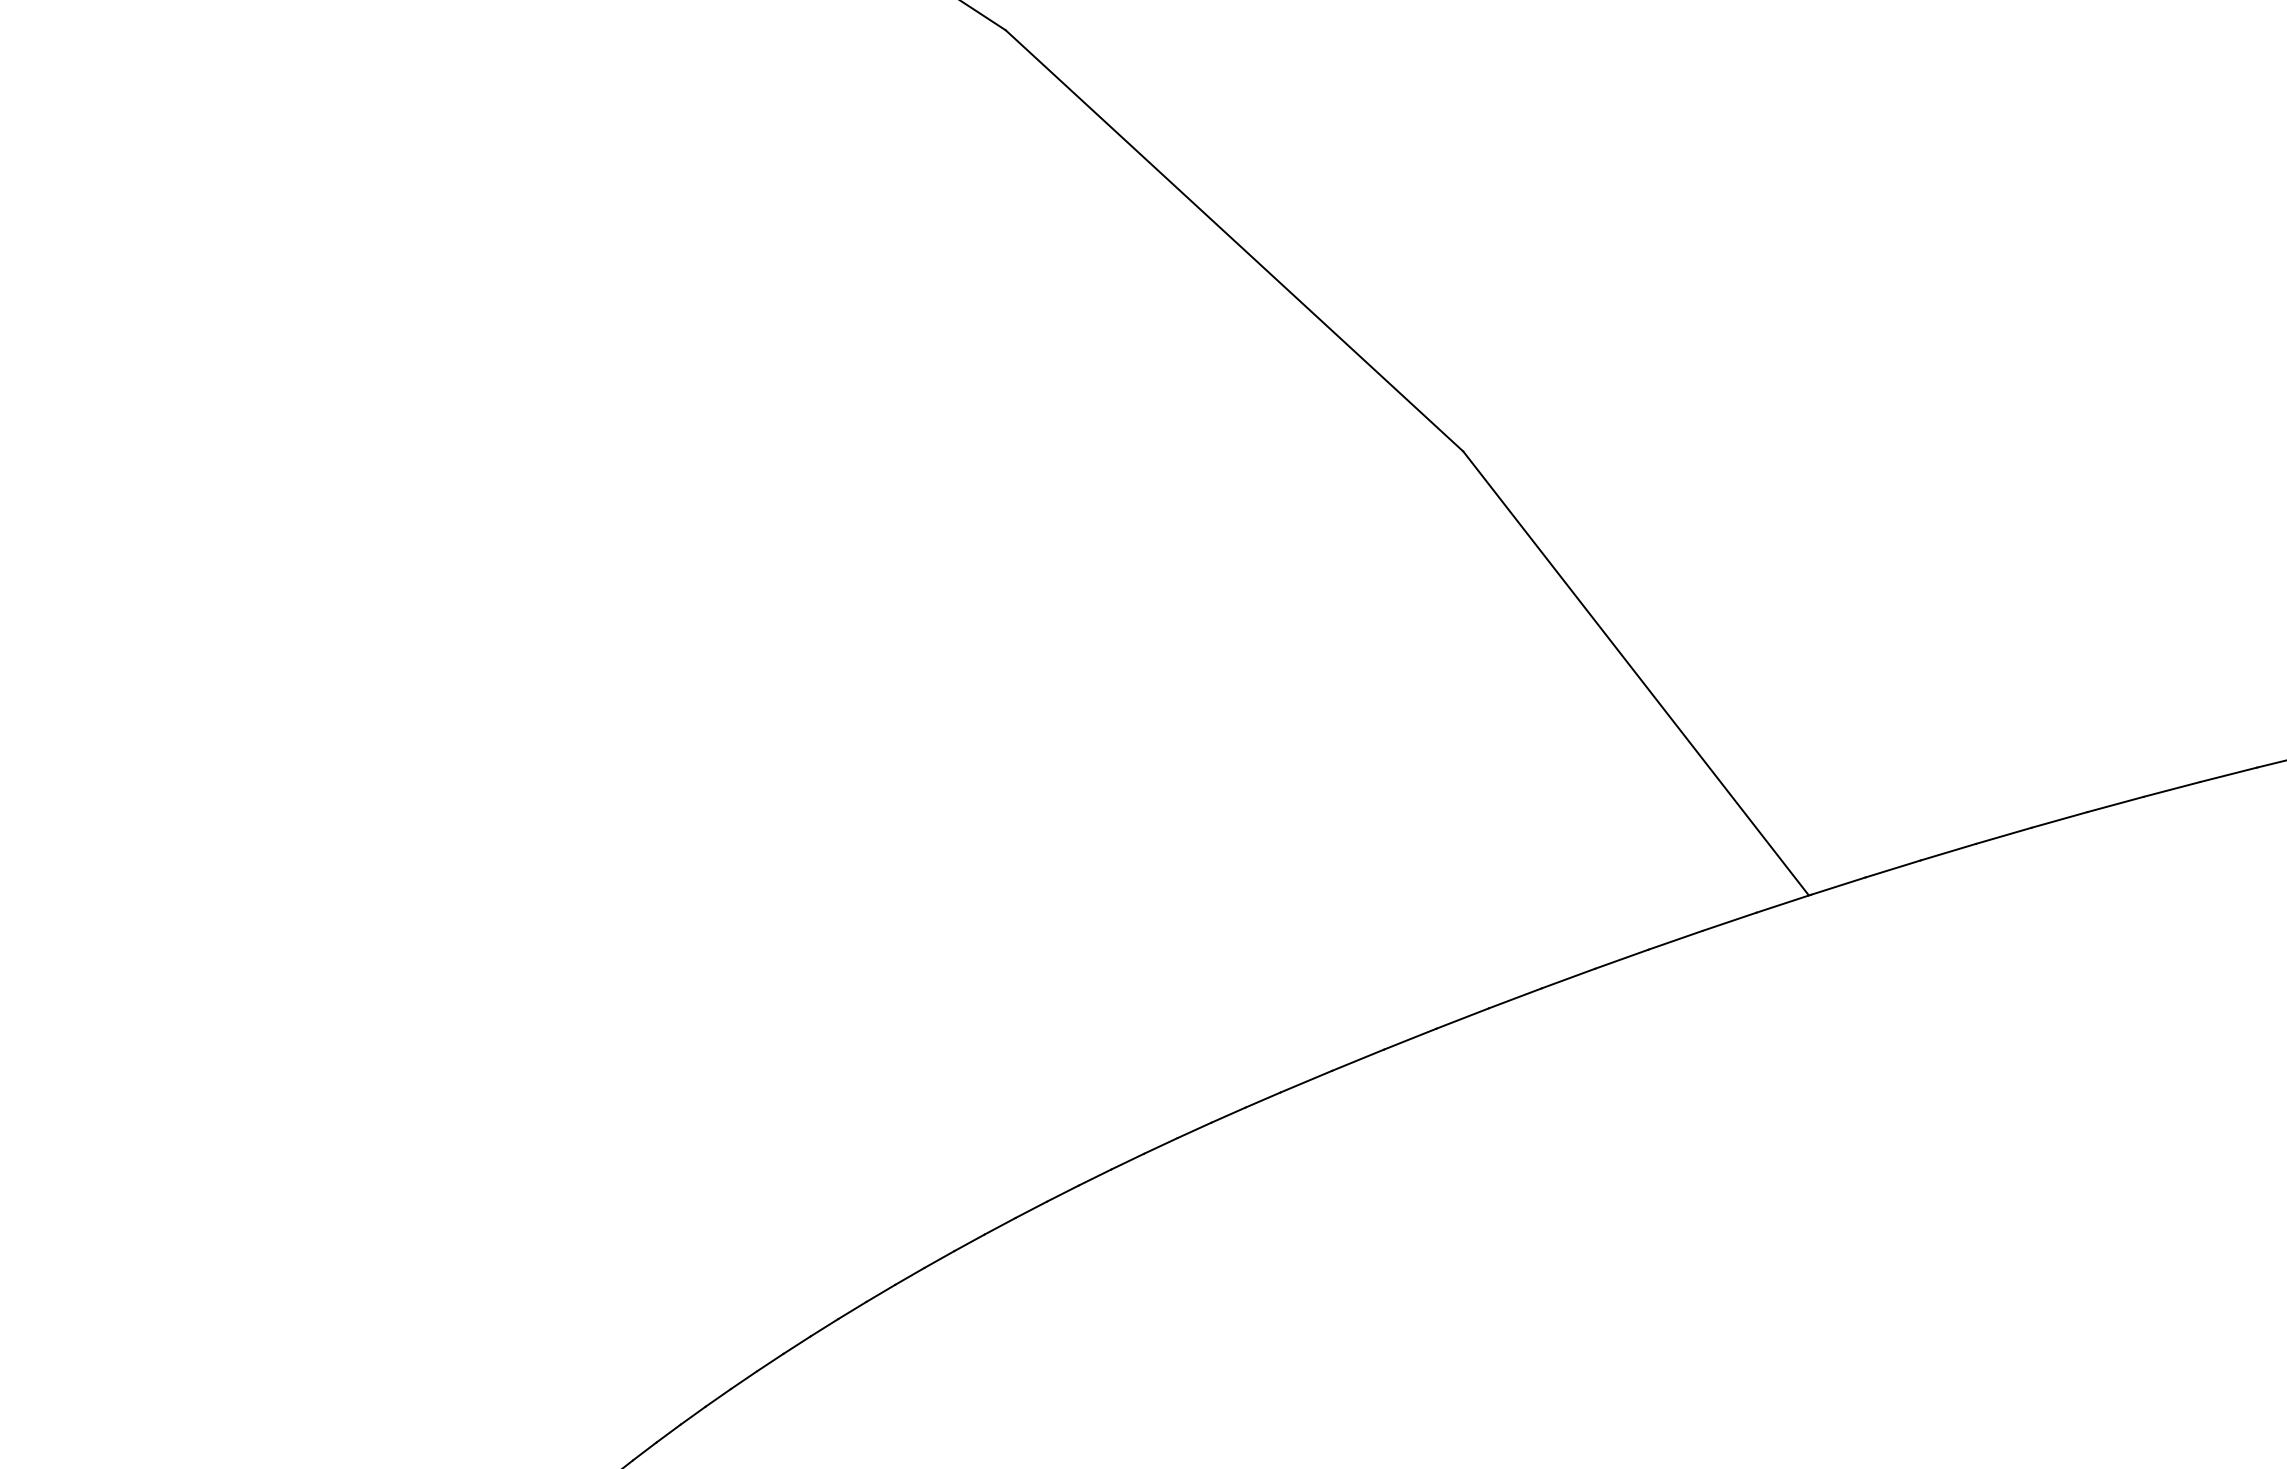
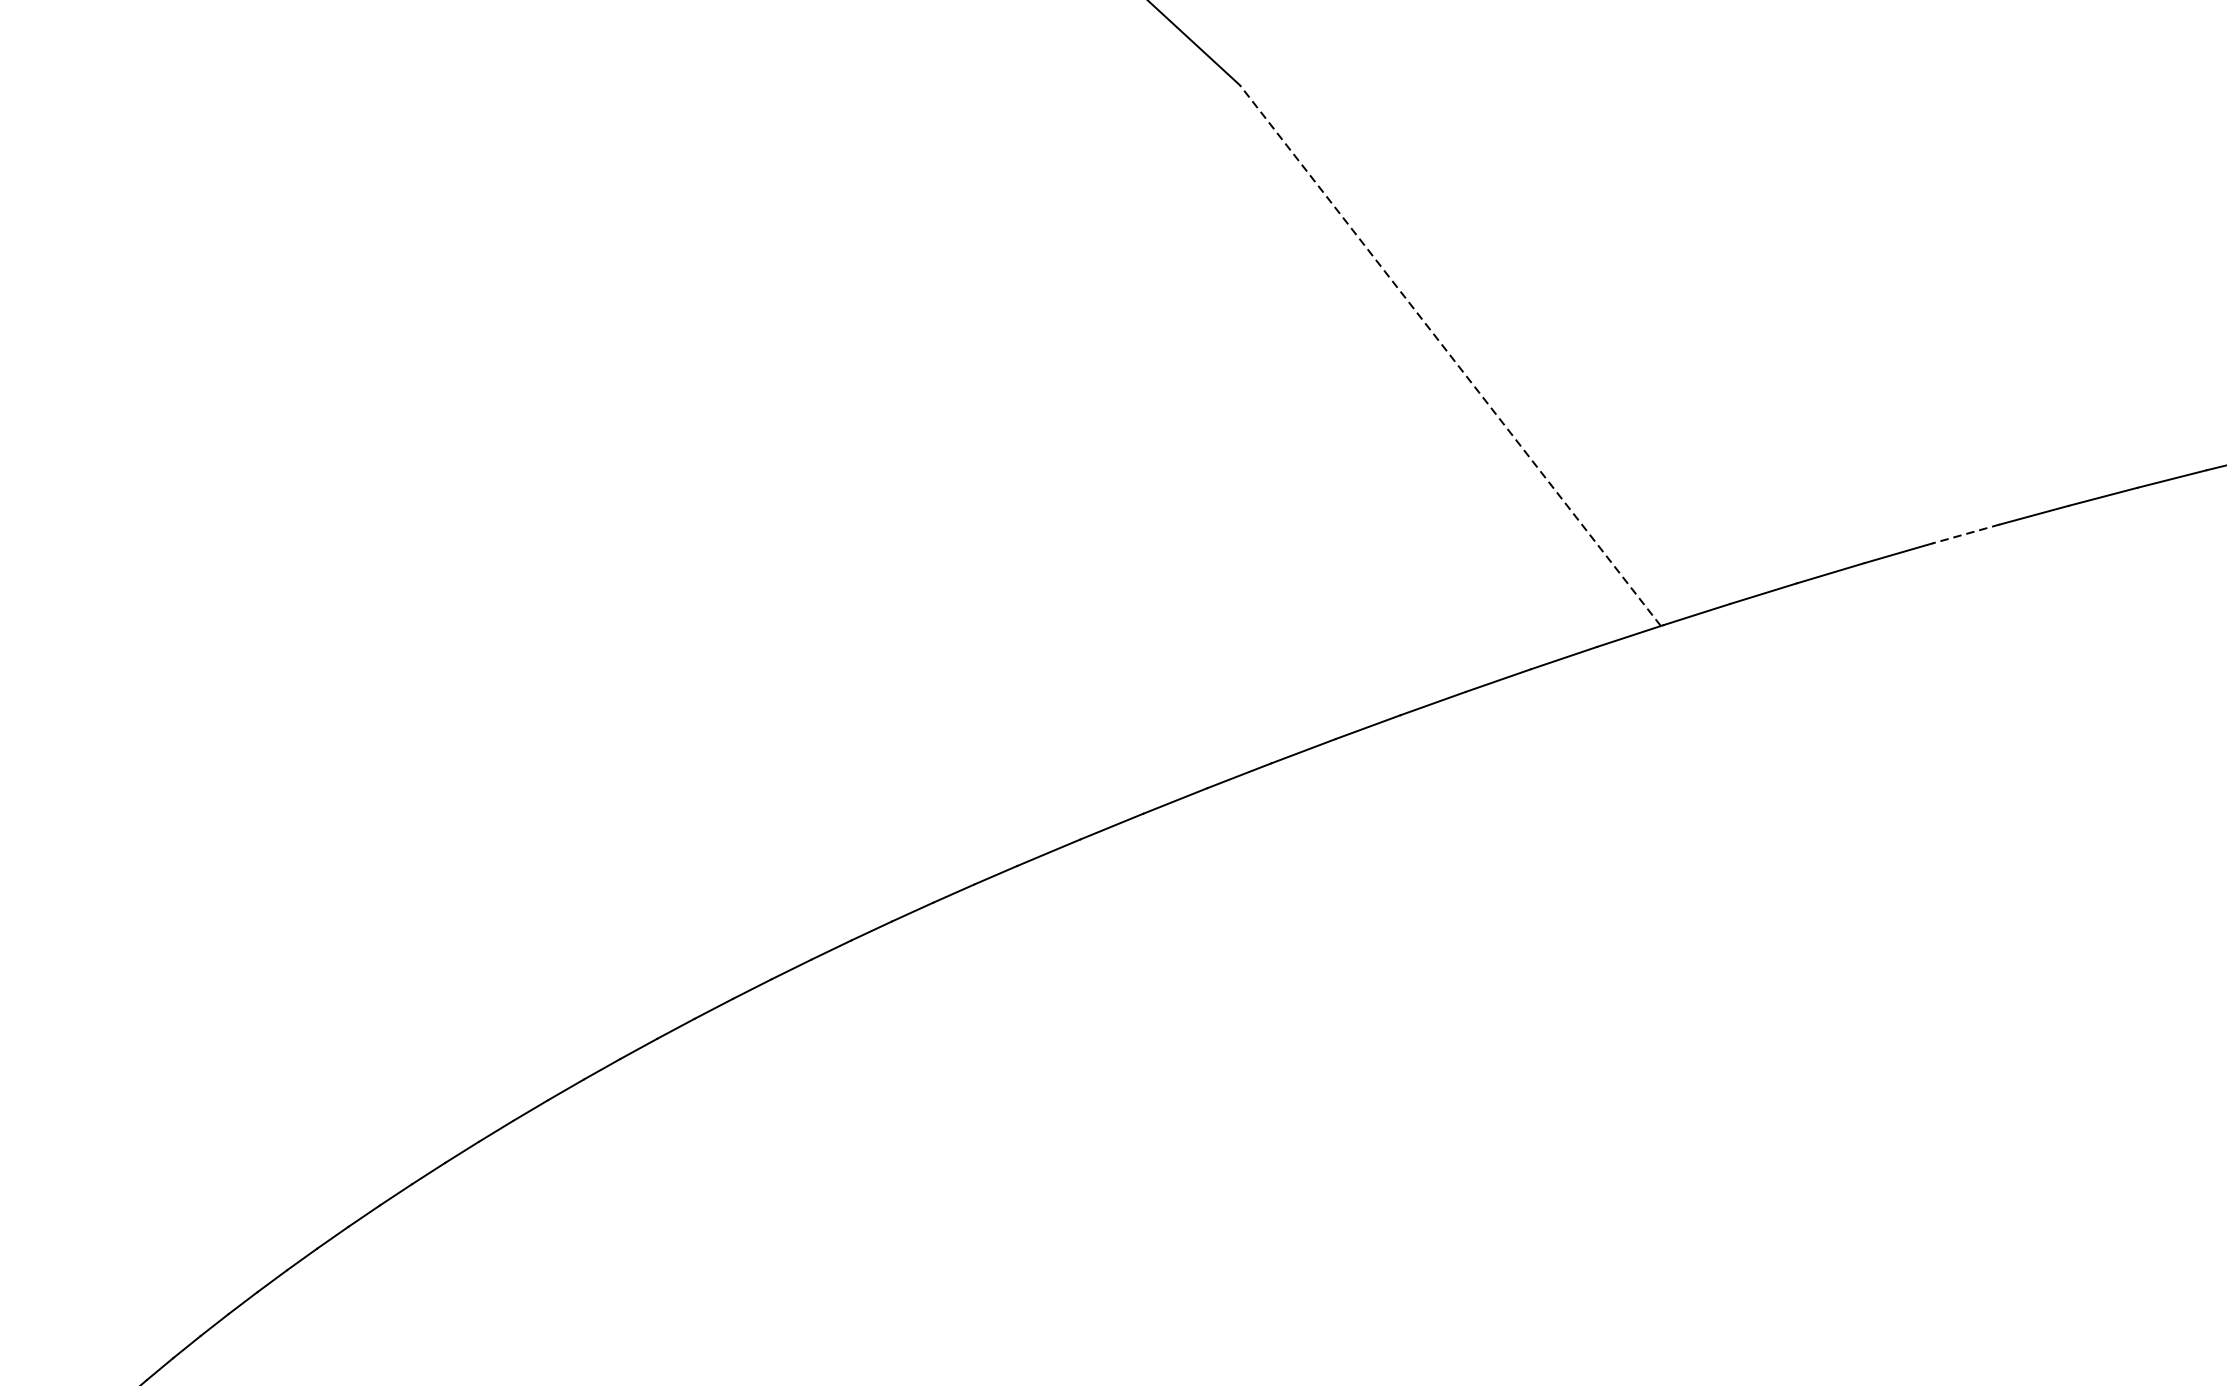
line: (1635, 673) -> (1449, 355), solid -> dashed
line: (2059, 820) -> (1966, 534), solid -> dashed

